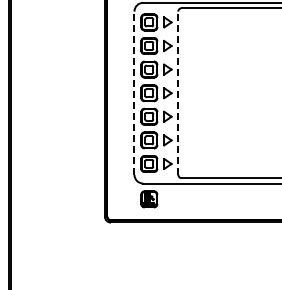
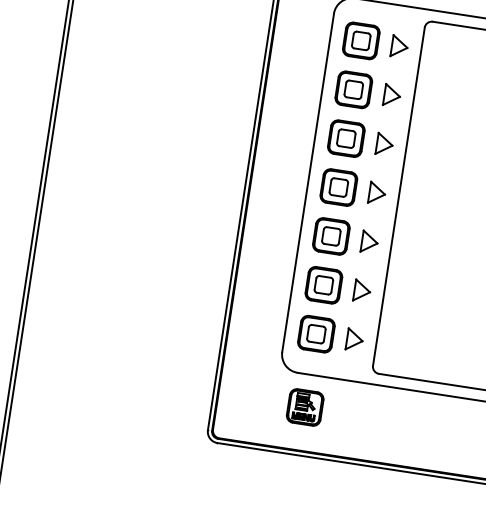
line: (134, 93) -> (308, 183), dashed -> solid
line: (178, 93) -> (399, 197), dashed -> solid

